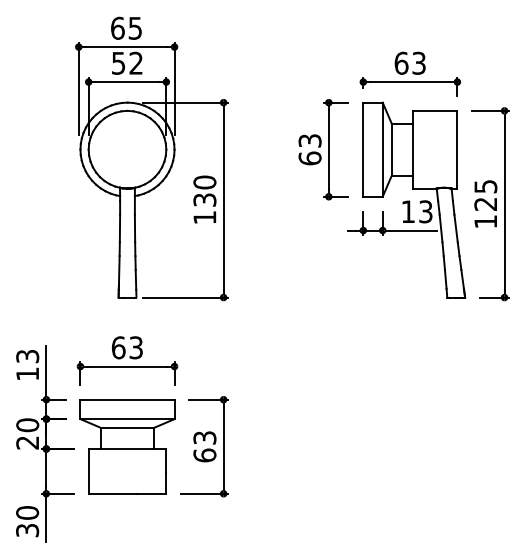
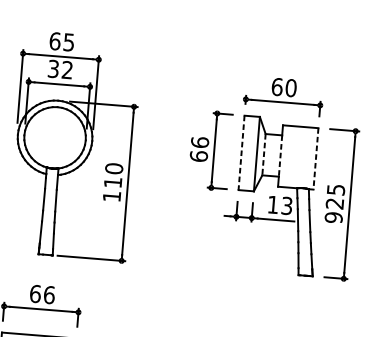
text: (118, 62) -> (53, 68), 52 -> 32
text: (419, 62) -> (291, 87), 63 -> 60
text: (309, 140) -> (199, 142), 63 -> 66
line: (457, 149) -> (316, 158), solid -> dashed
line: (363, 150) -> (241, 153), solid -> dashed
line: (391, 150) -> (263, 155), solid -> dashed
line: (412, 150) -> (280, 156), solid -> dashed
text: (204, 199) -> (112, 182), 130 -> 110
text: (485, 221) -> (333, 217), 125 -> 925
text: (136, 347) -> (49, 294), 63 -> 66

